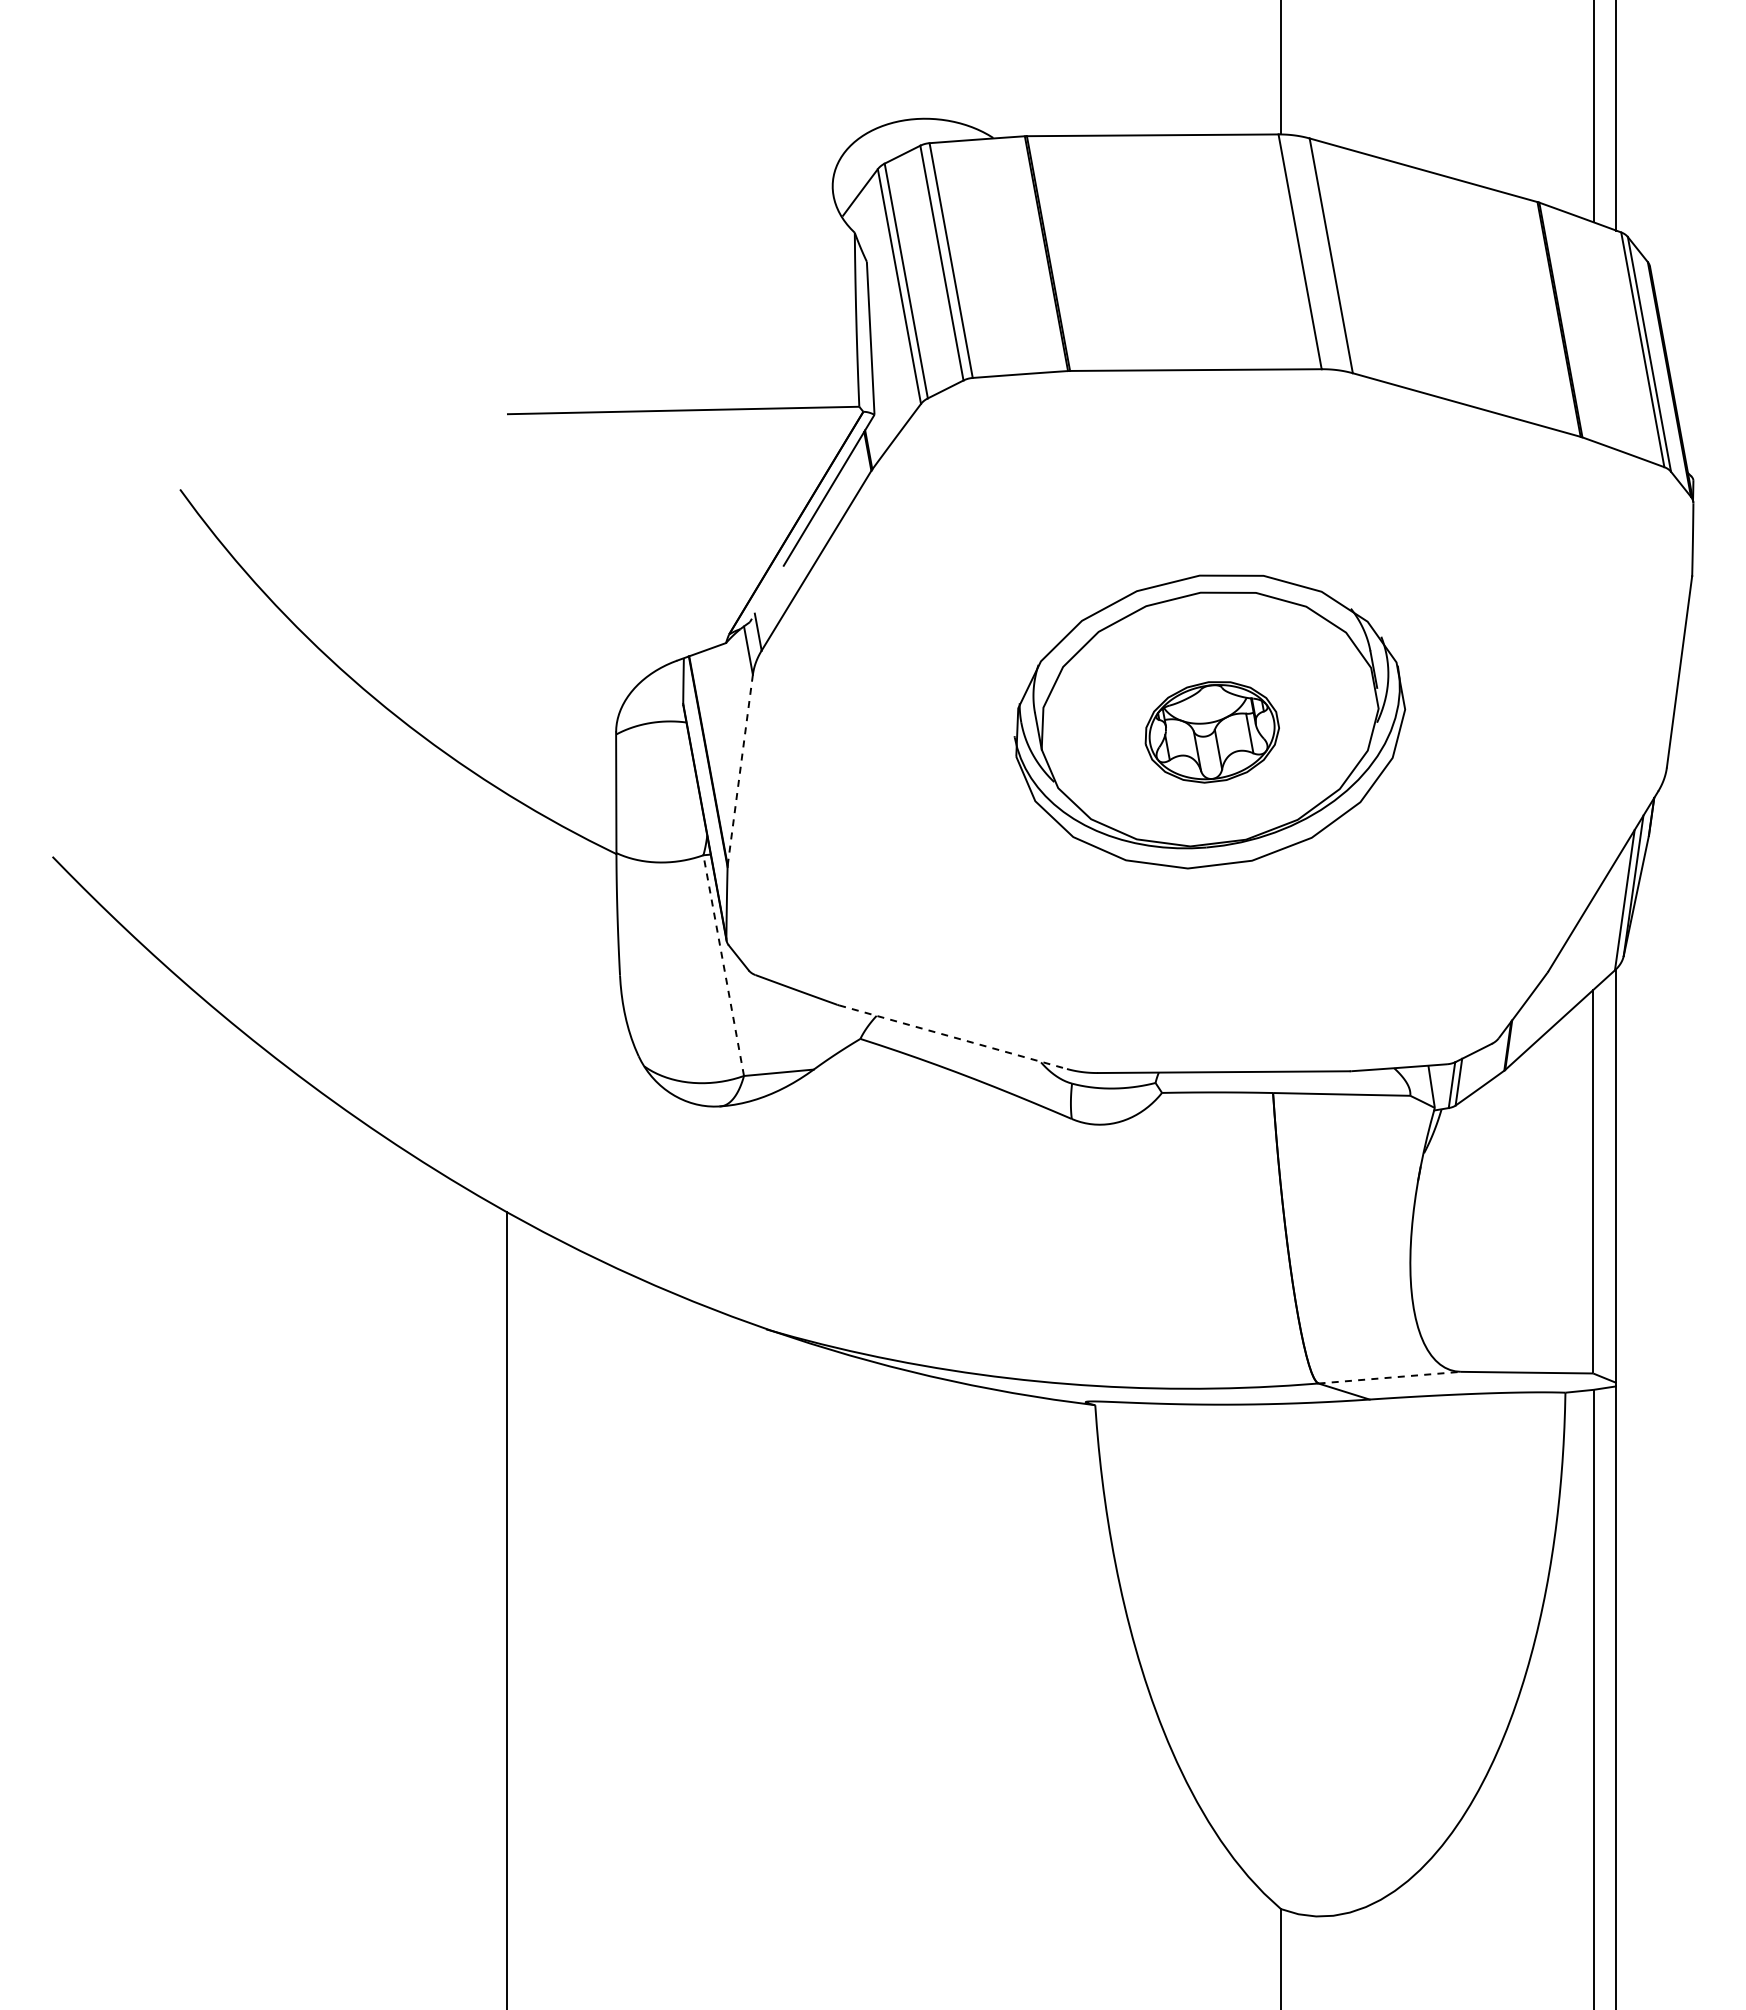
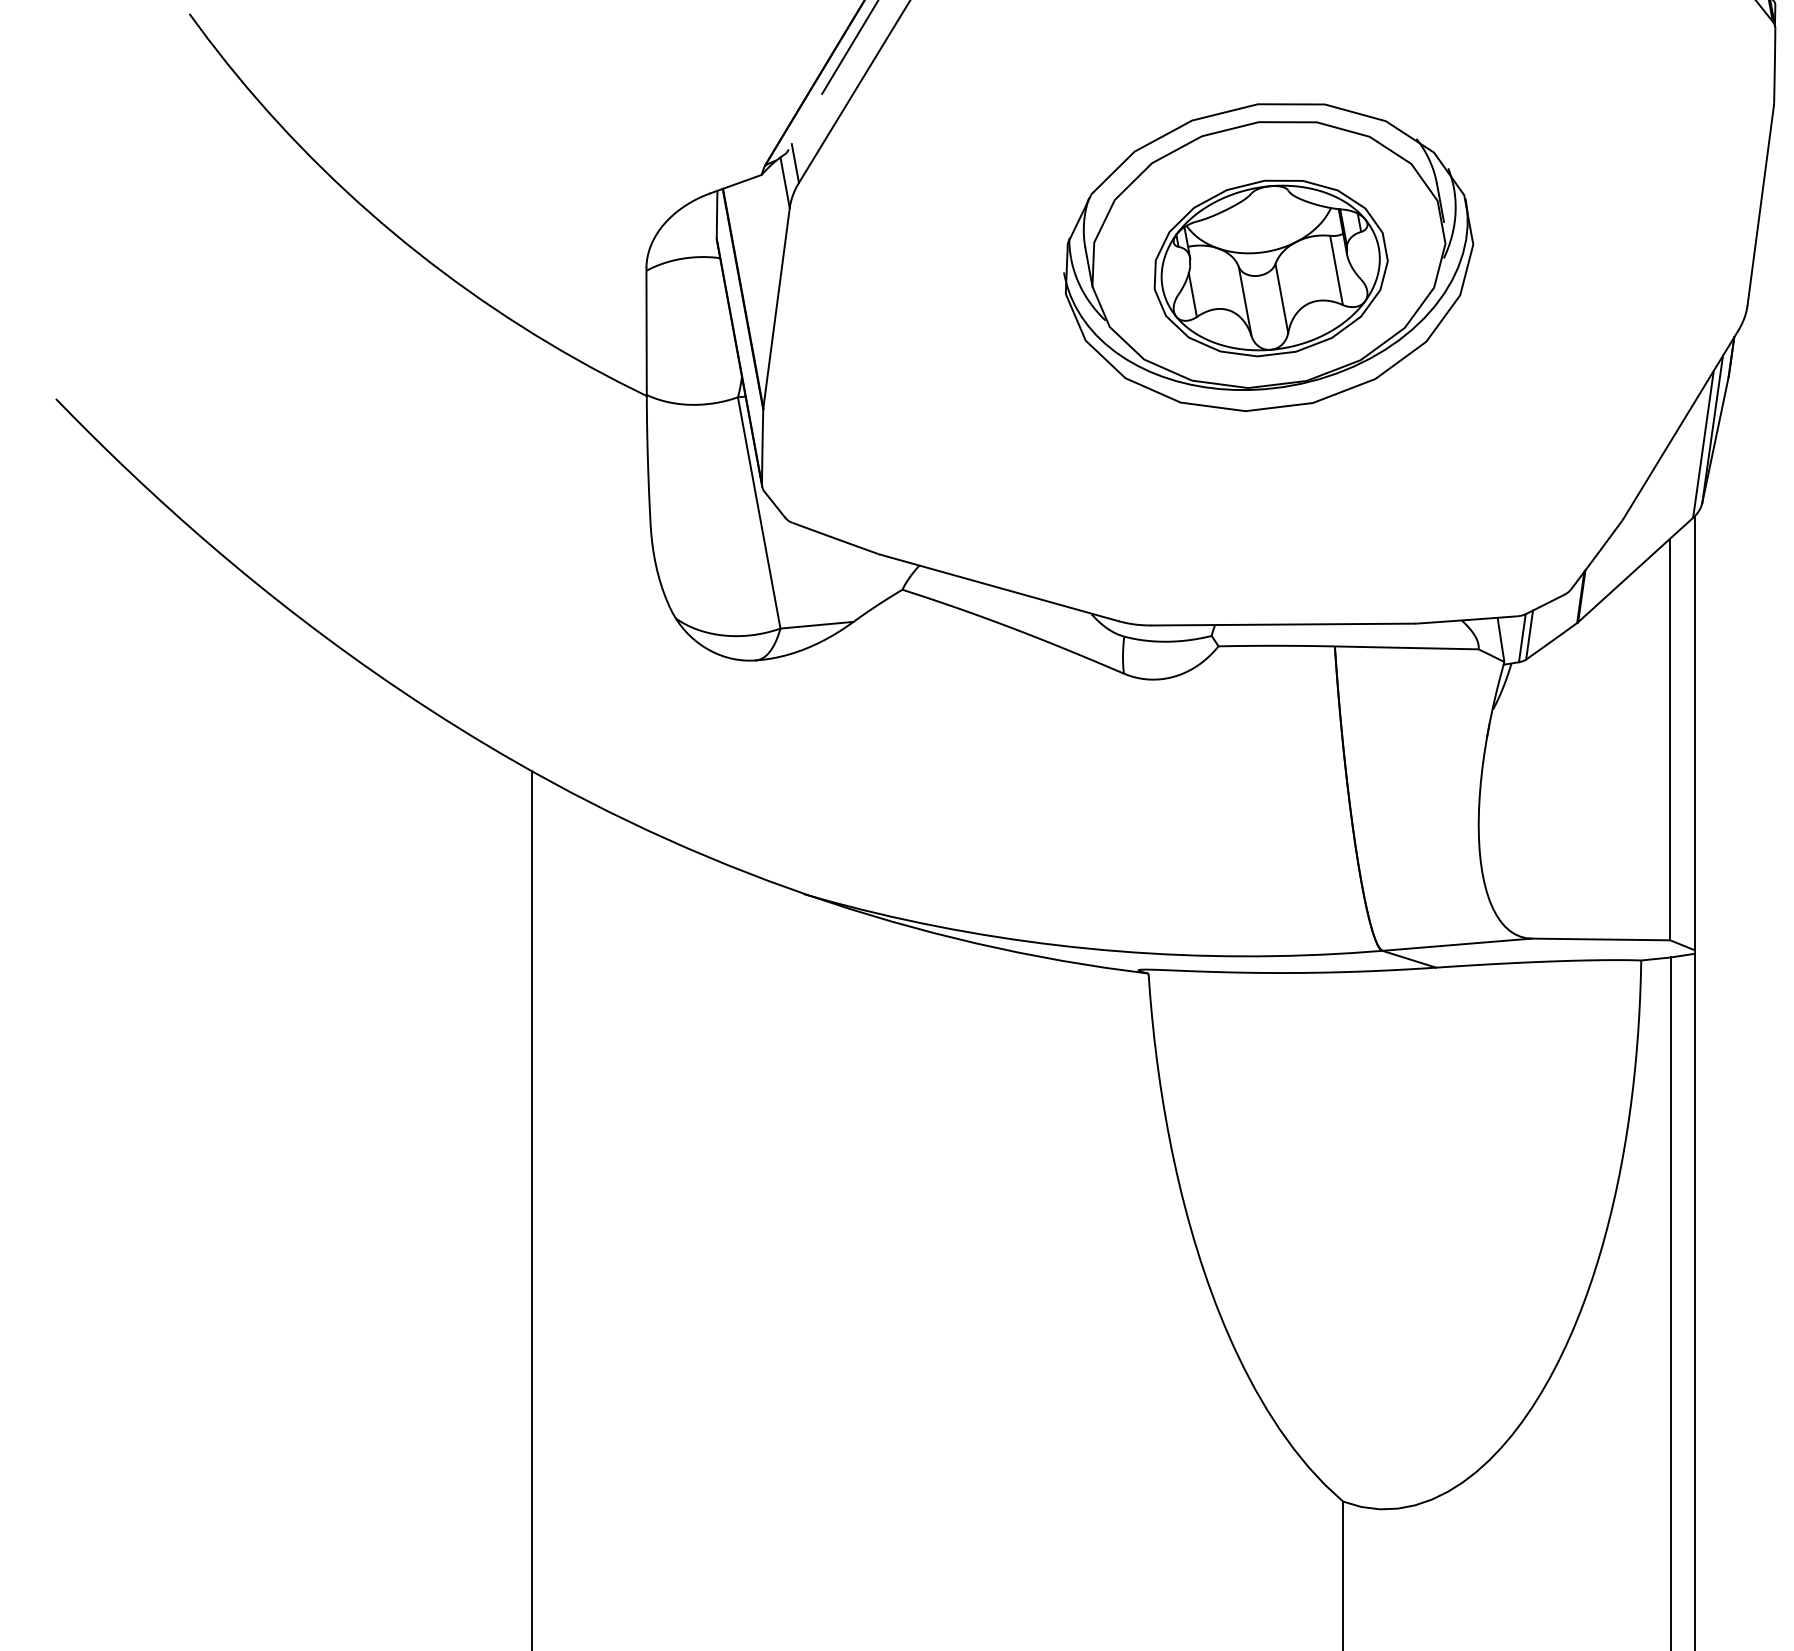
part: (1212, 732) -> (1271, 268), size x1.67
line: (740, 770) -> (776, 308), dashed -> solid
line: (723, 965) -> (758, 512), dashed -> solid
line: (953, 1037) -> (999, 588), dashed -> solid
line: (1390, 1377) -> (1457, 944), dashed -> solid

